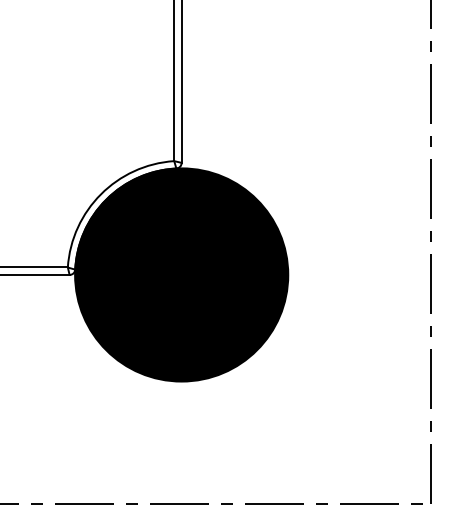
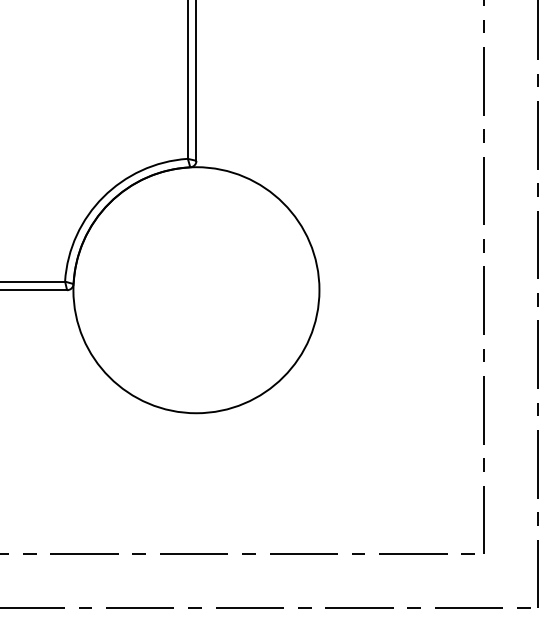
fill: (181, 275) -> (196, 290), removed

